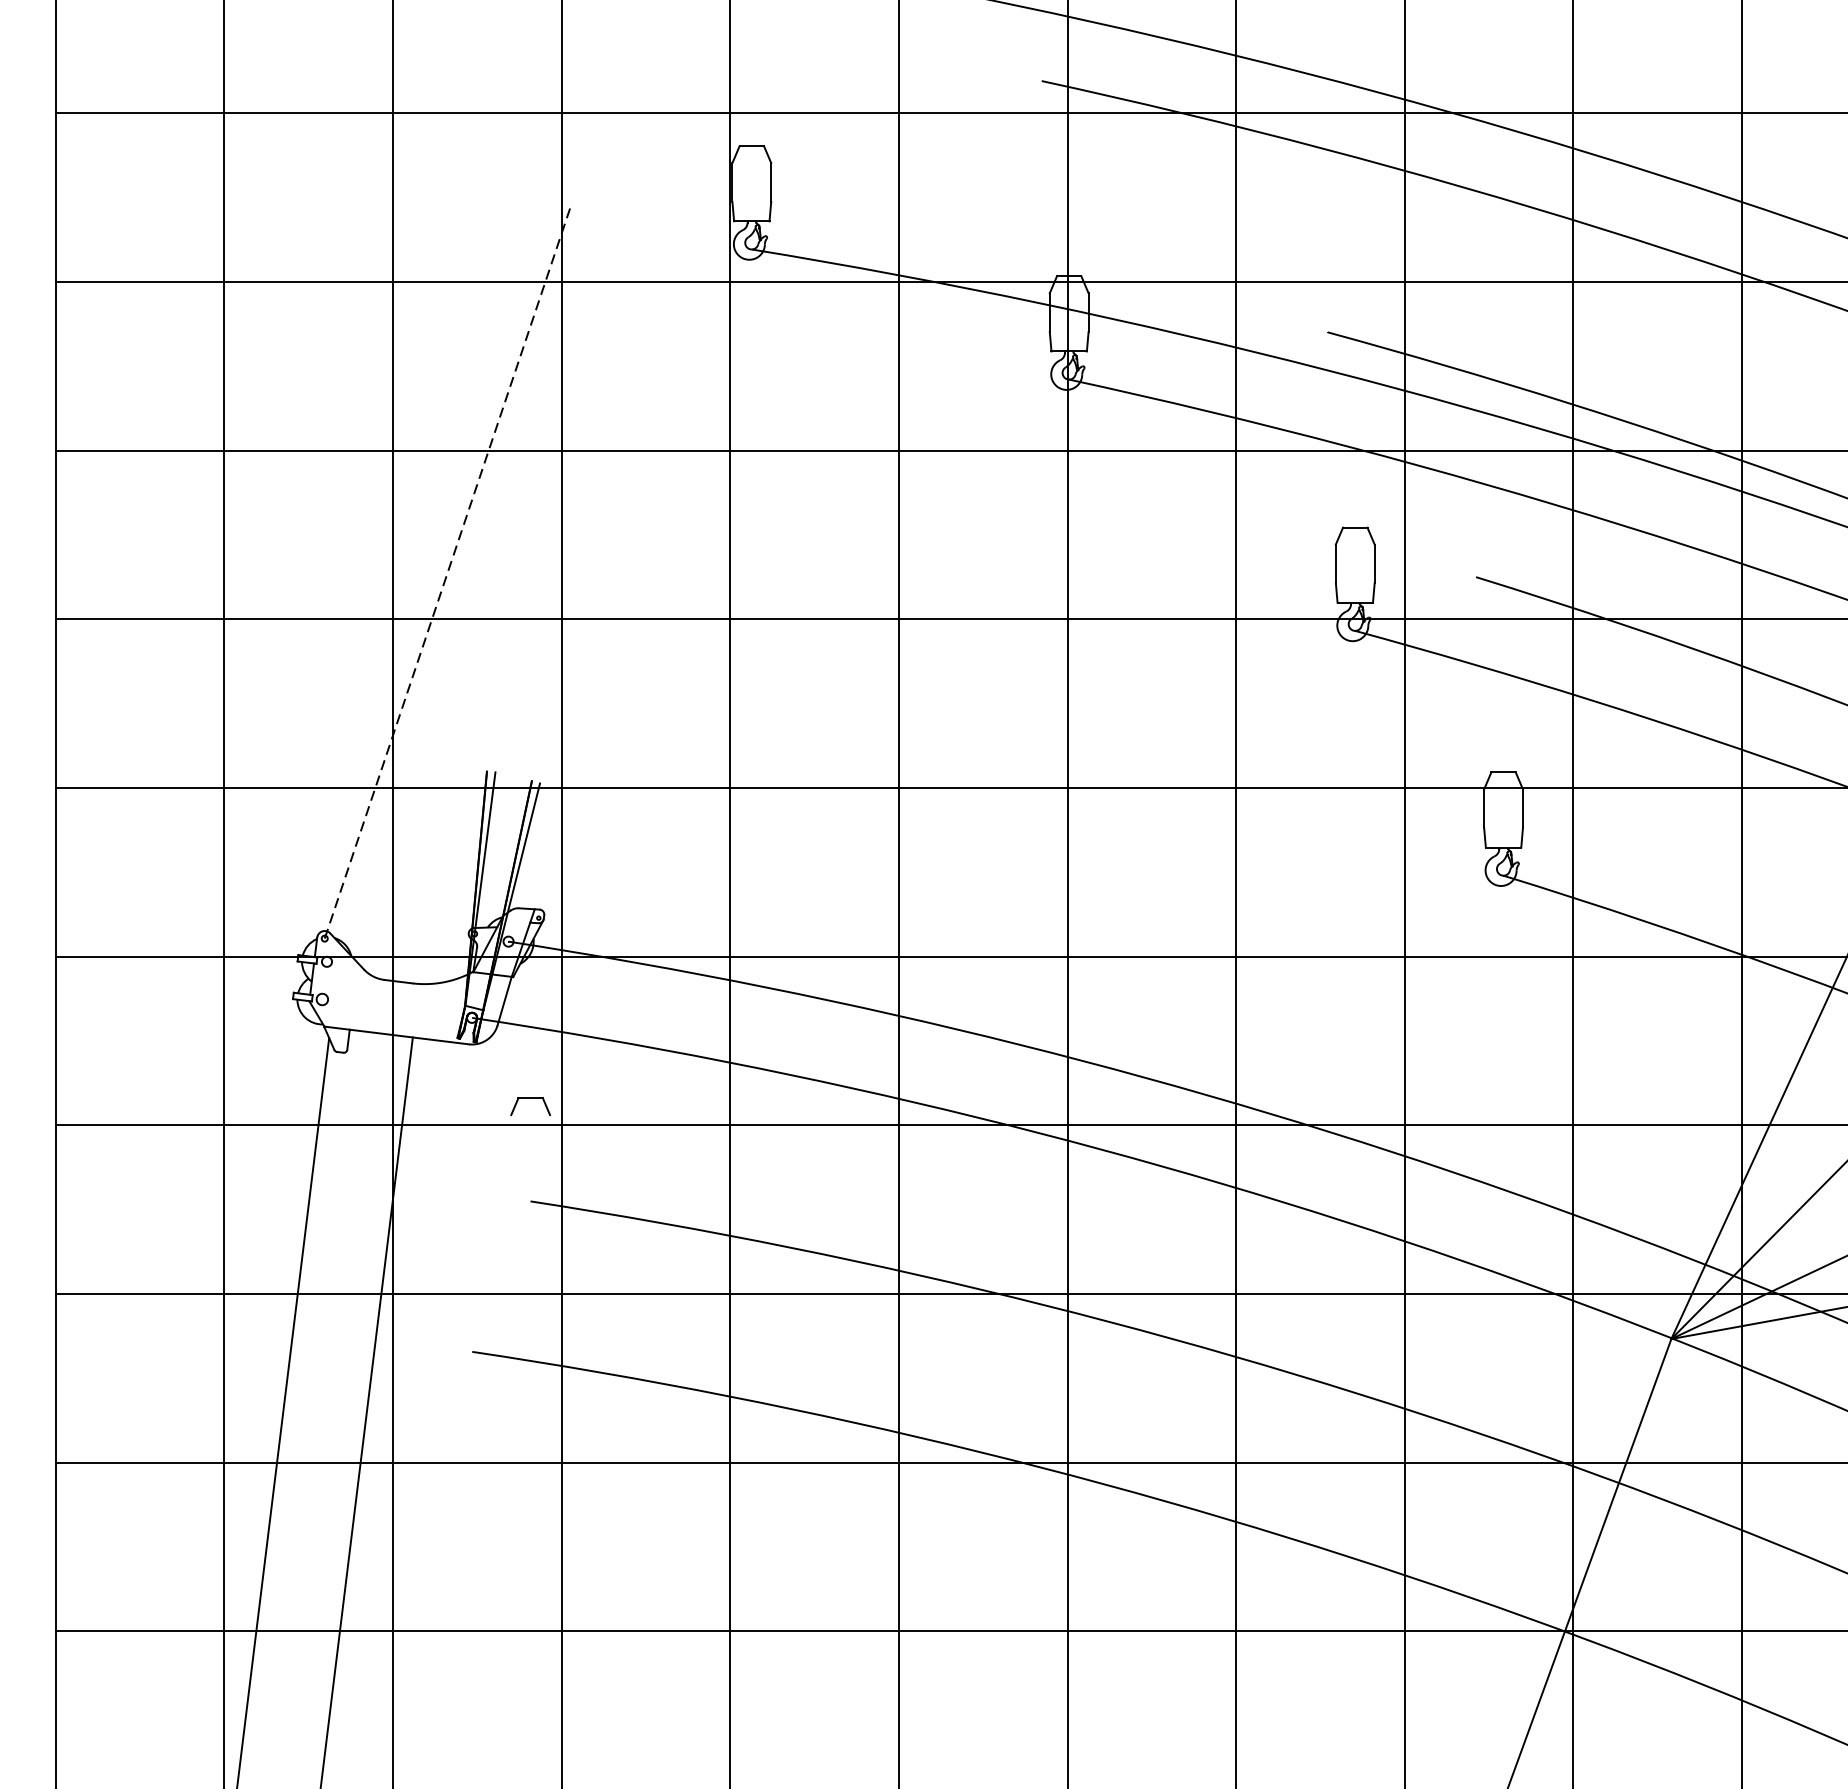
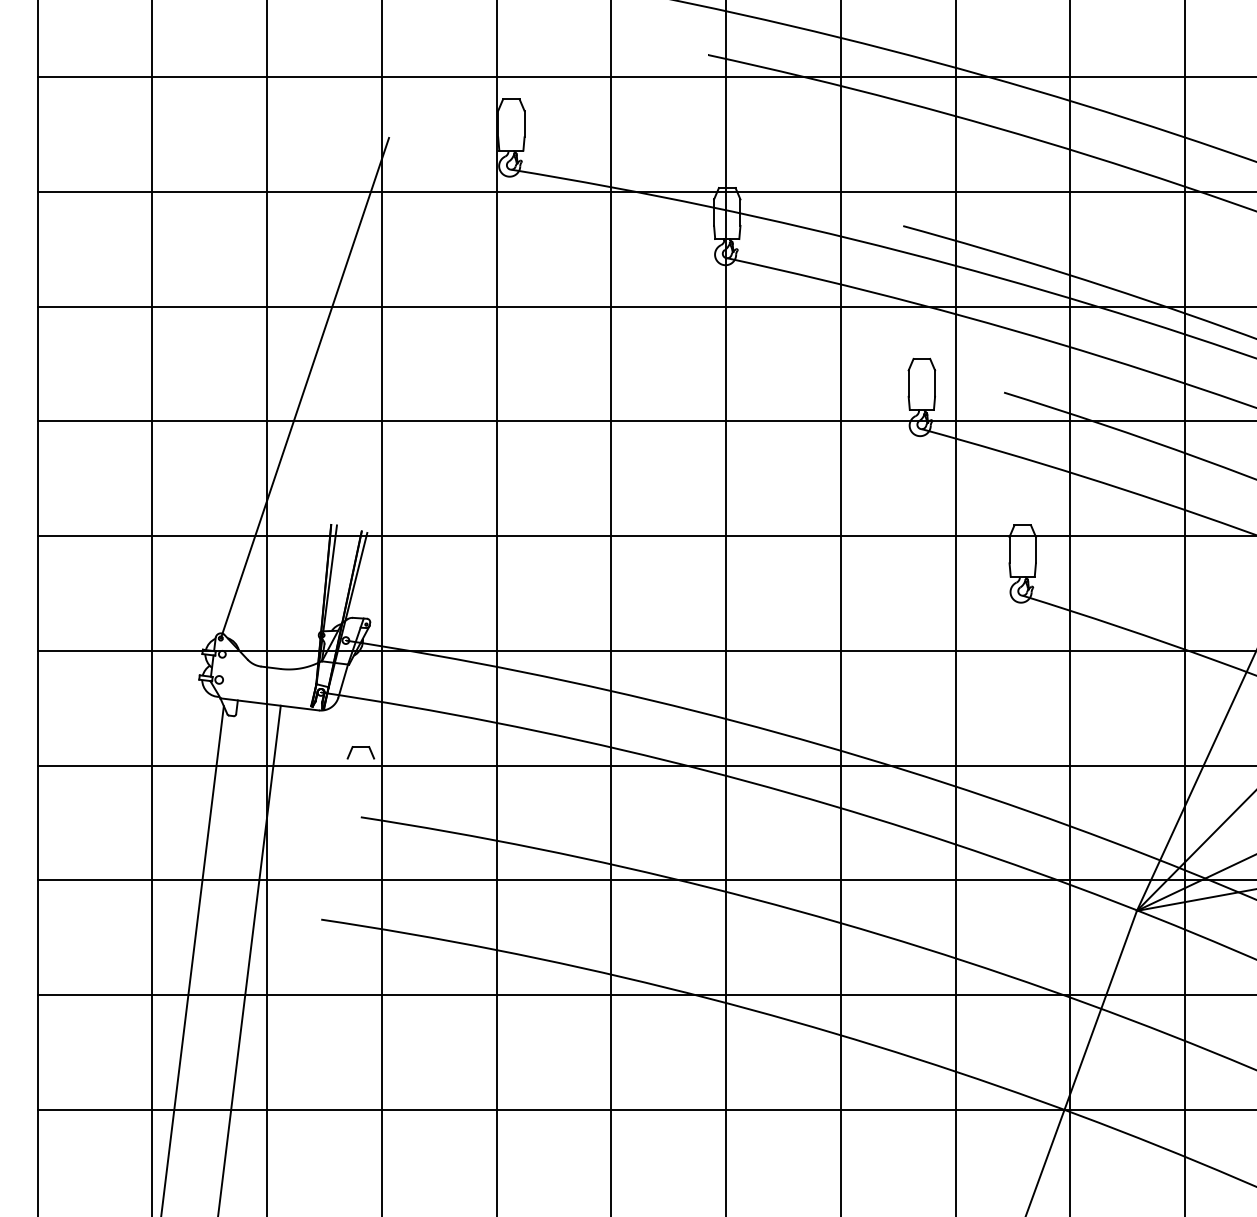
line: (449, 569) -> (305, 387), dashed -> solid

